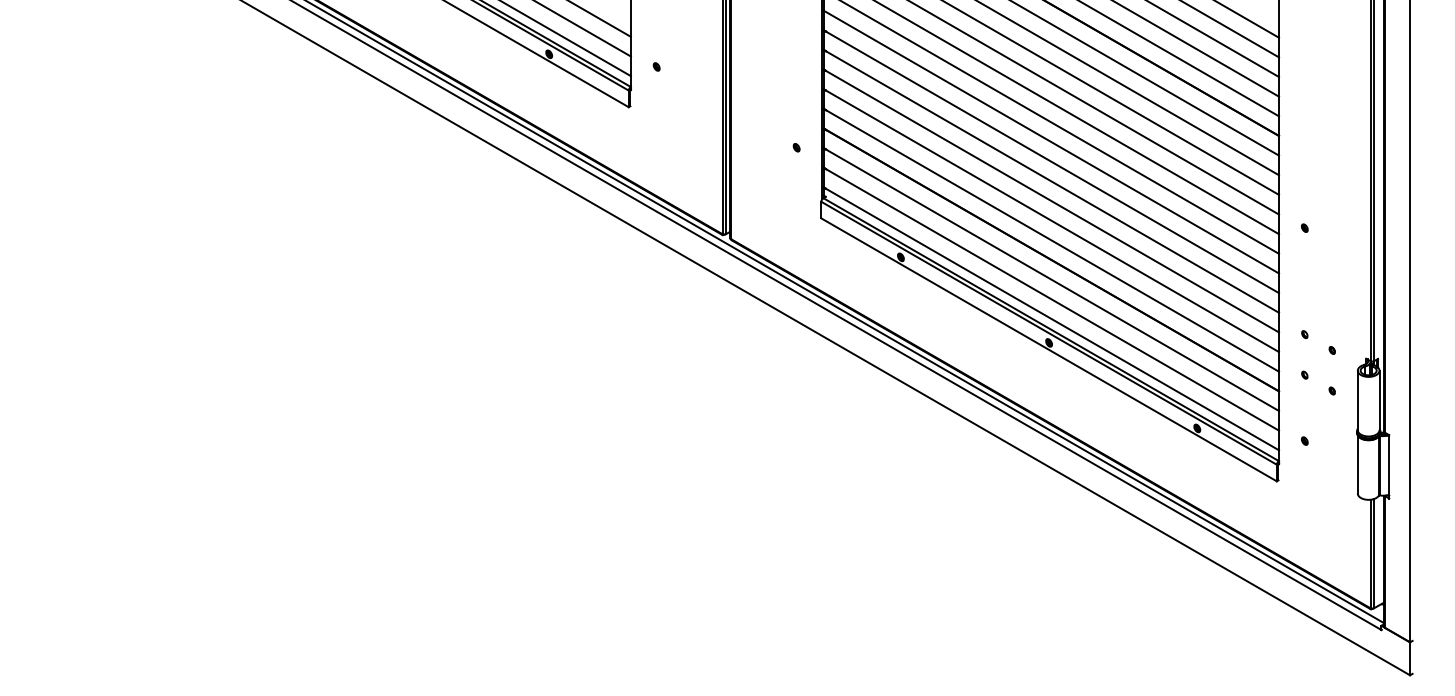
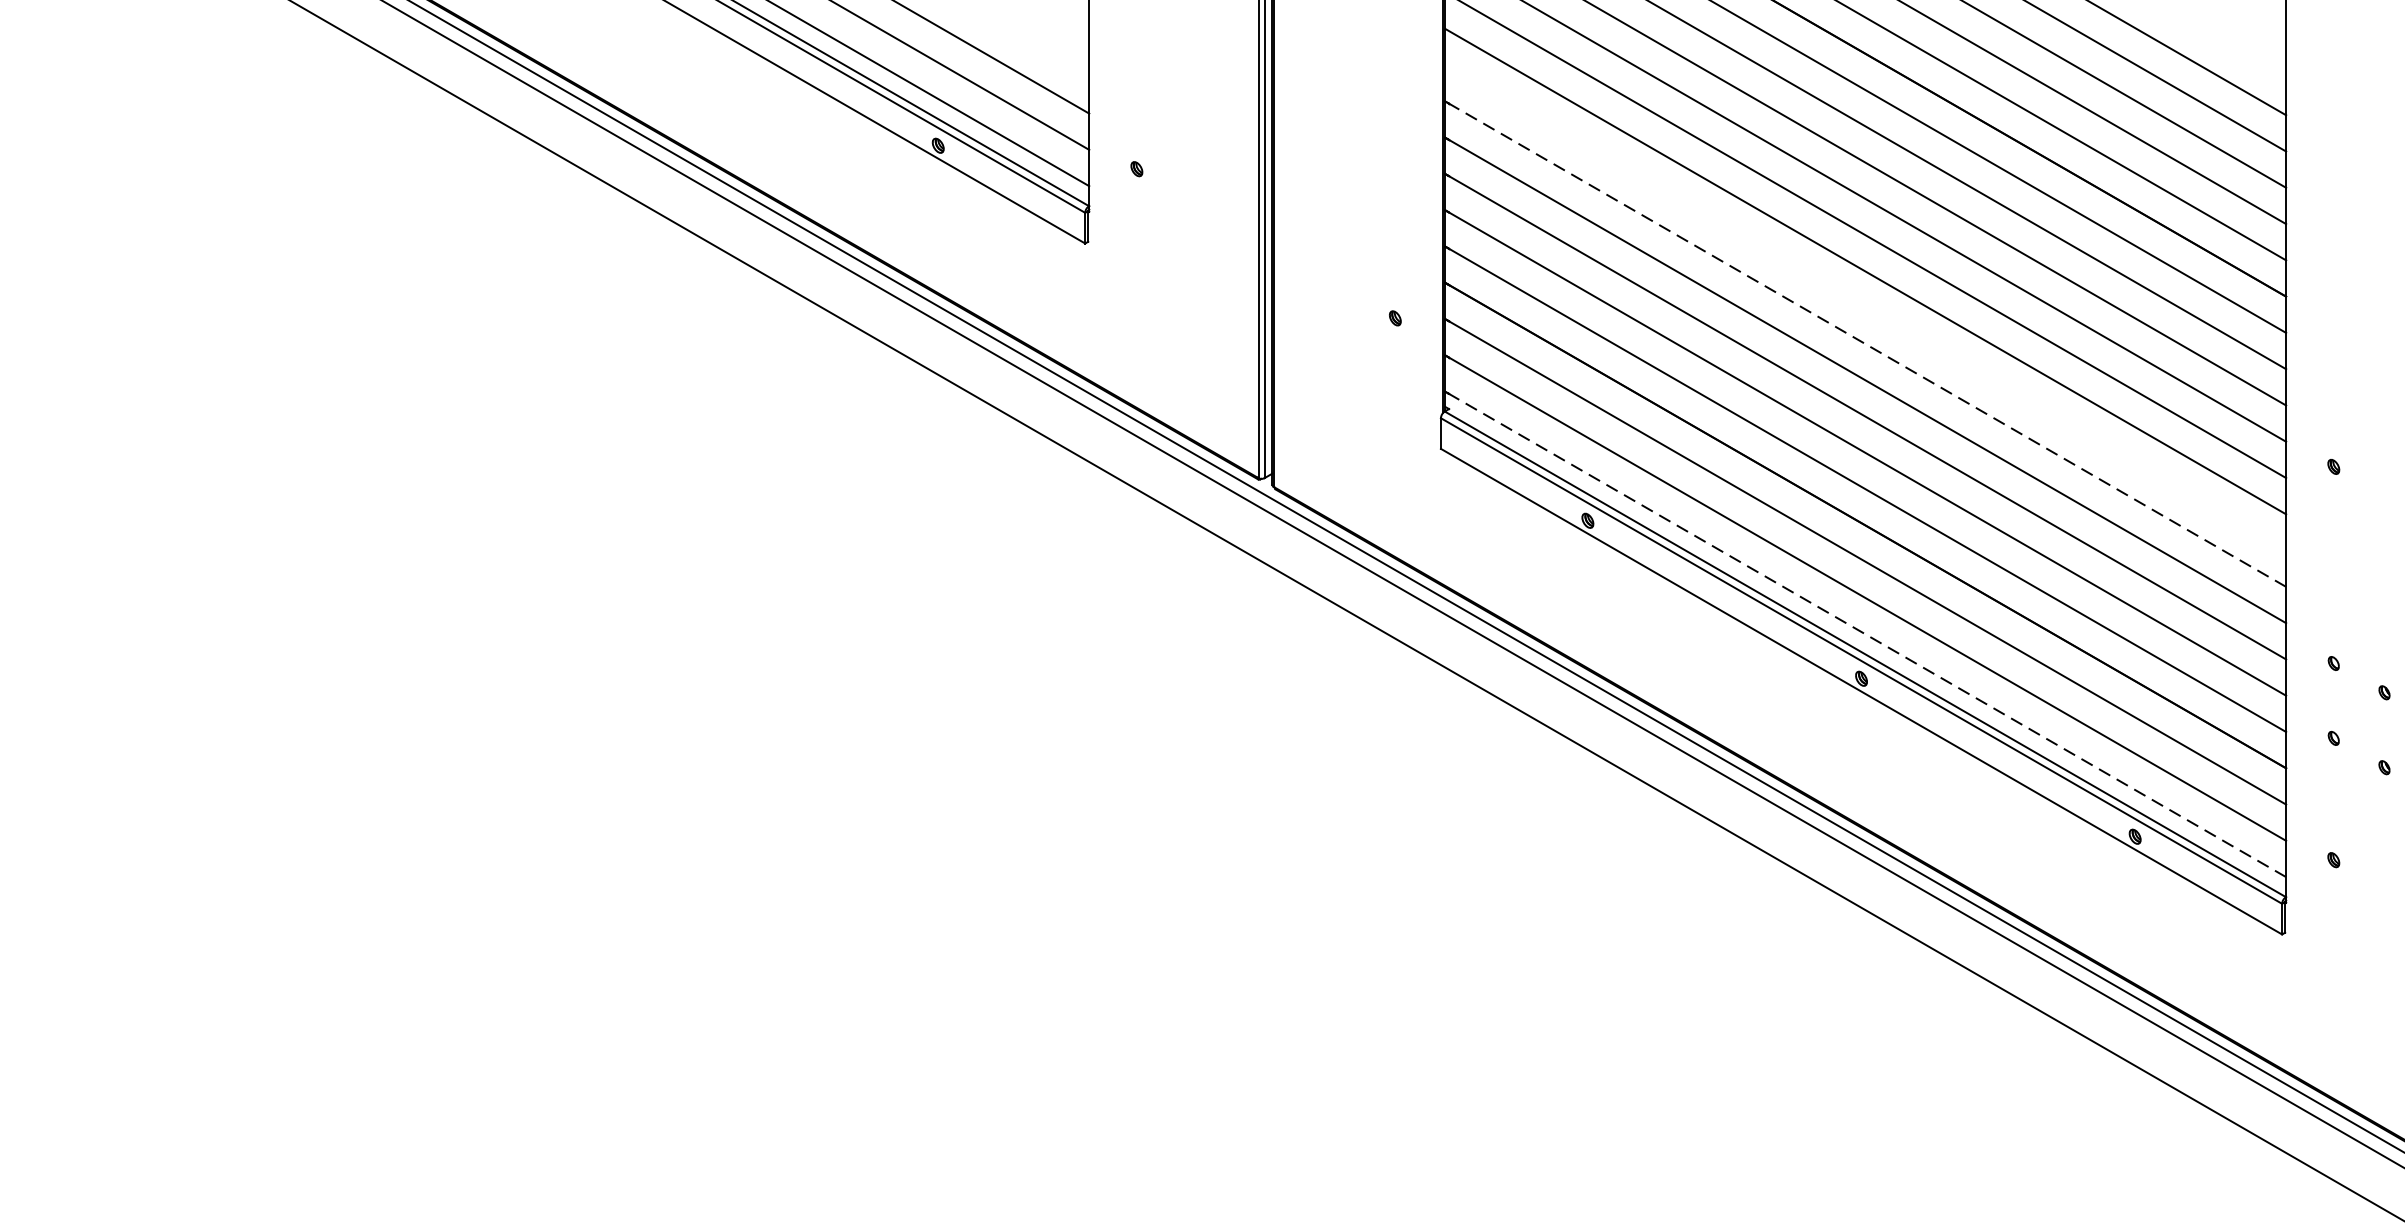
line: (1051, 141) -> (1865, 306), removed
line: (1051, 161) -> (1865, 343), solid -> dashed
line: (1051, 318) -> (1865, 633), solid -> dashed

